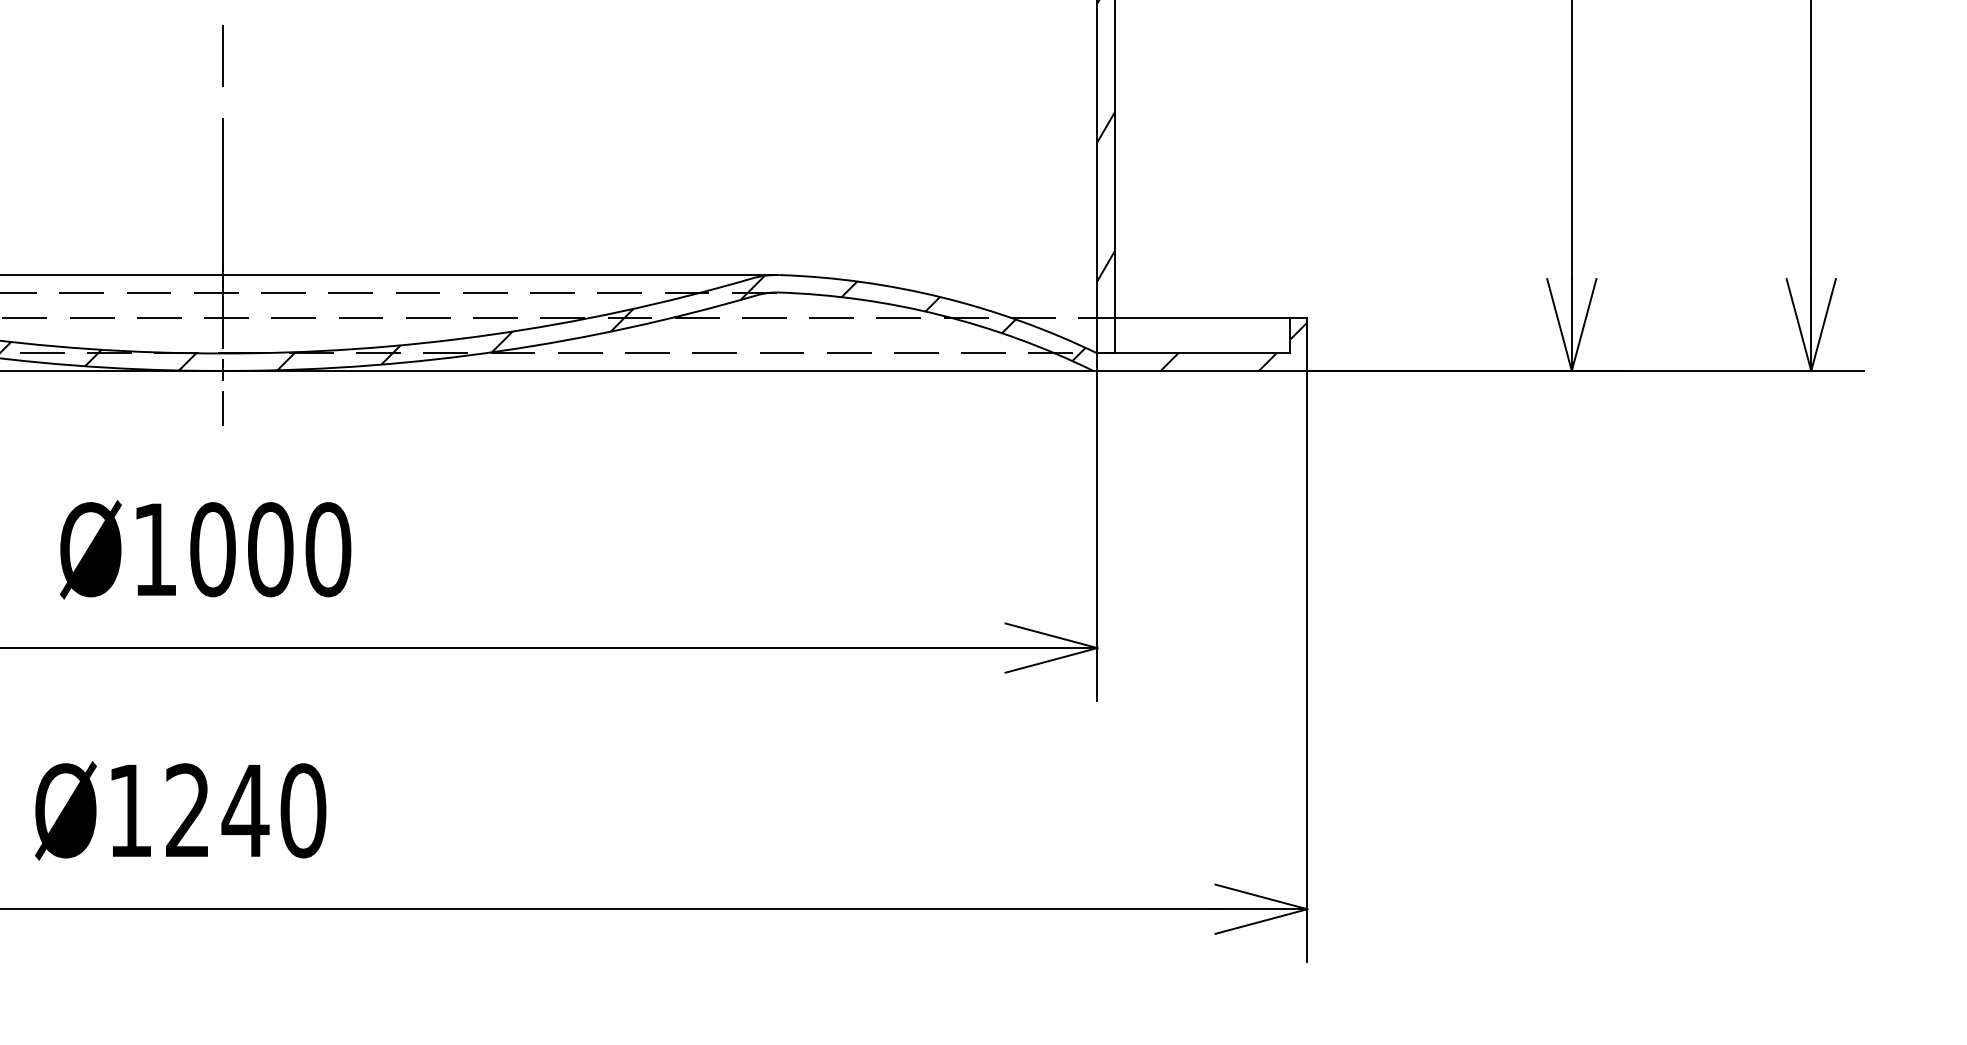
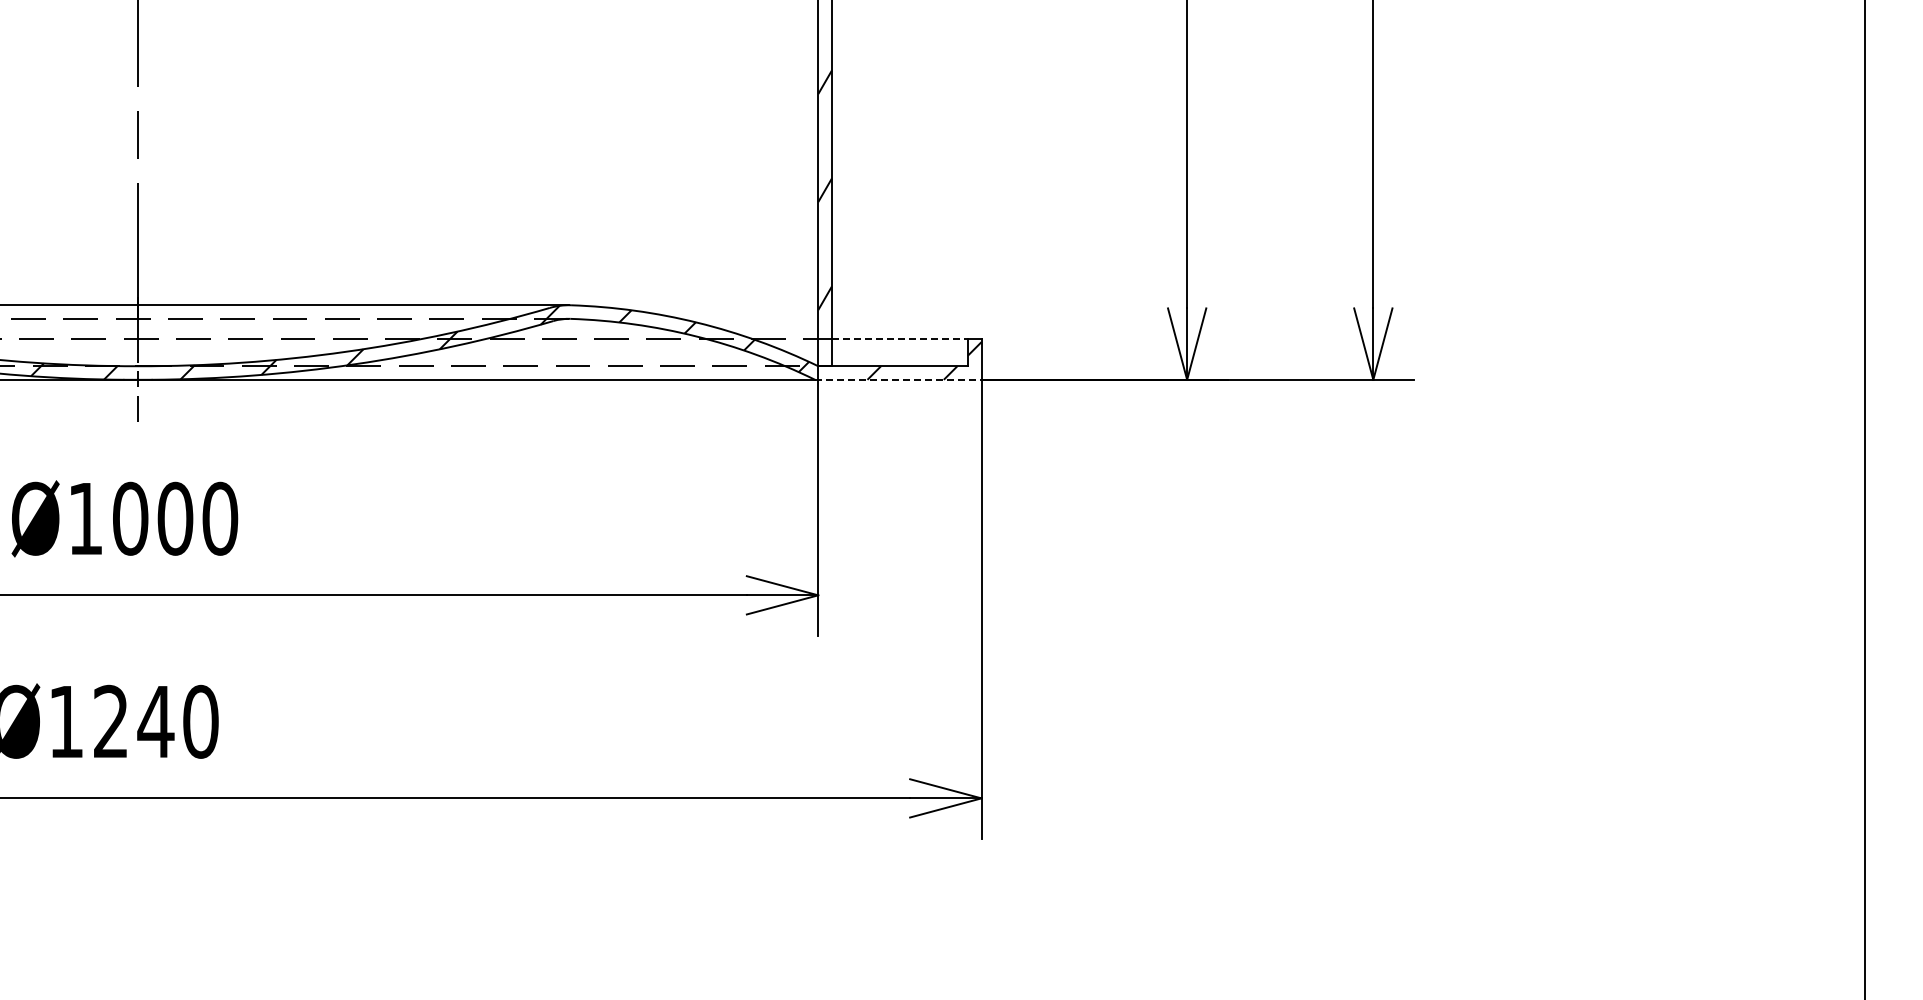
line: (1203, 319) -> (900, 339), solid -> dashed
line: (1200, 370) -> (898, 379), solid -> dashed

